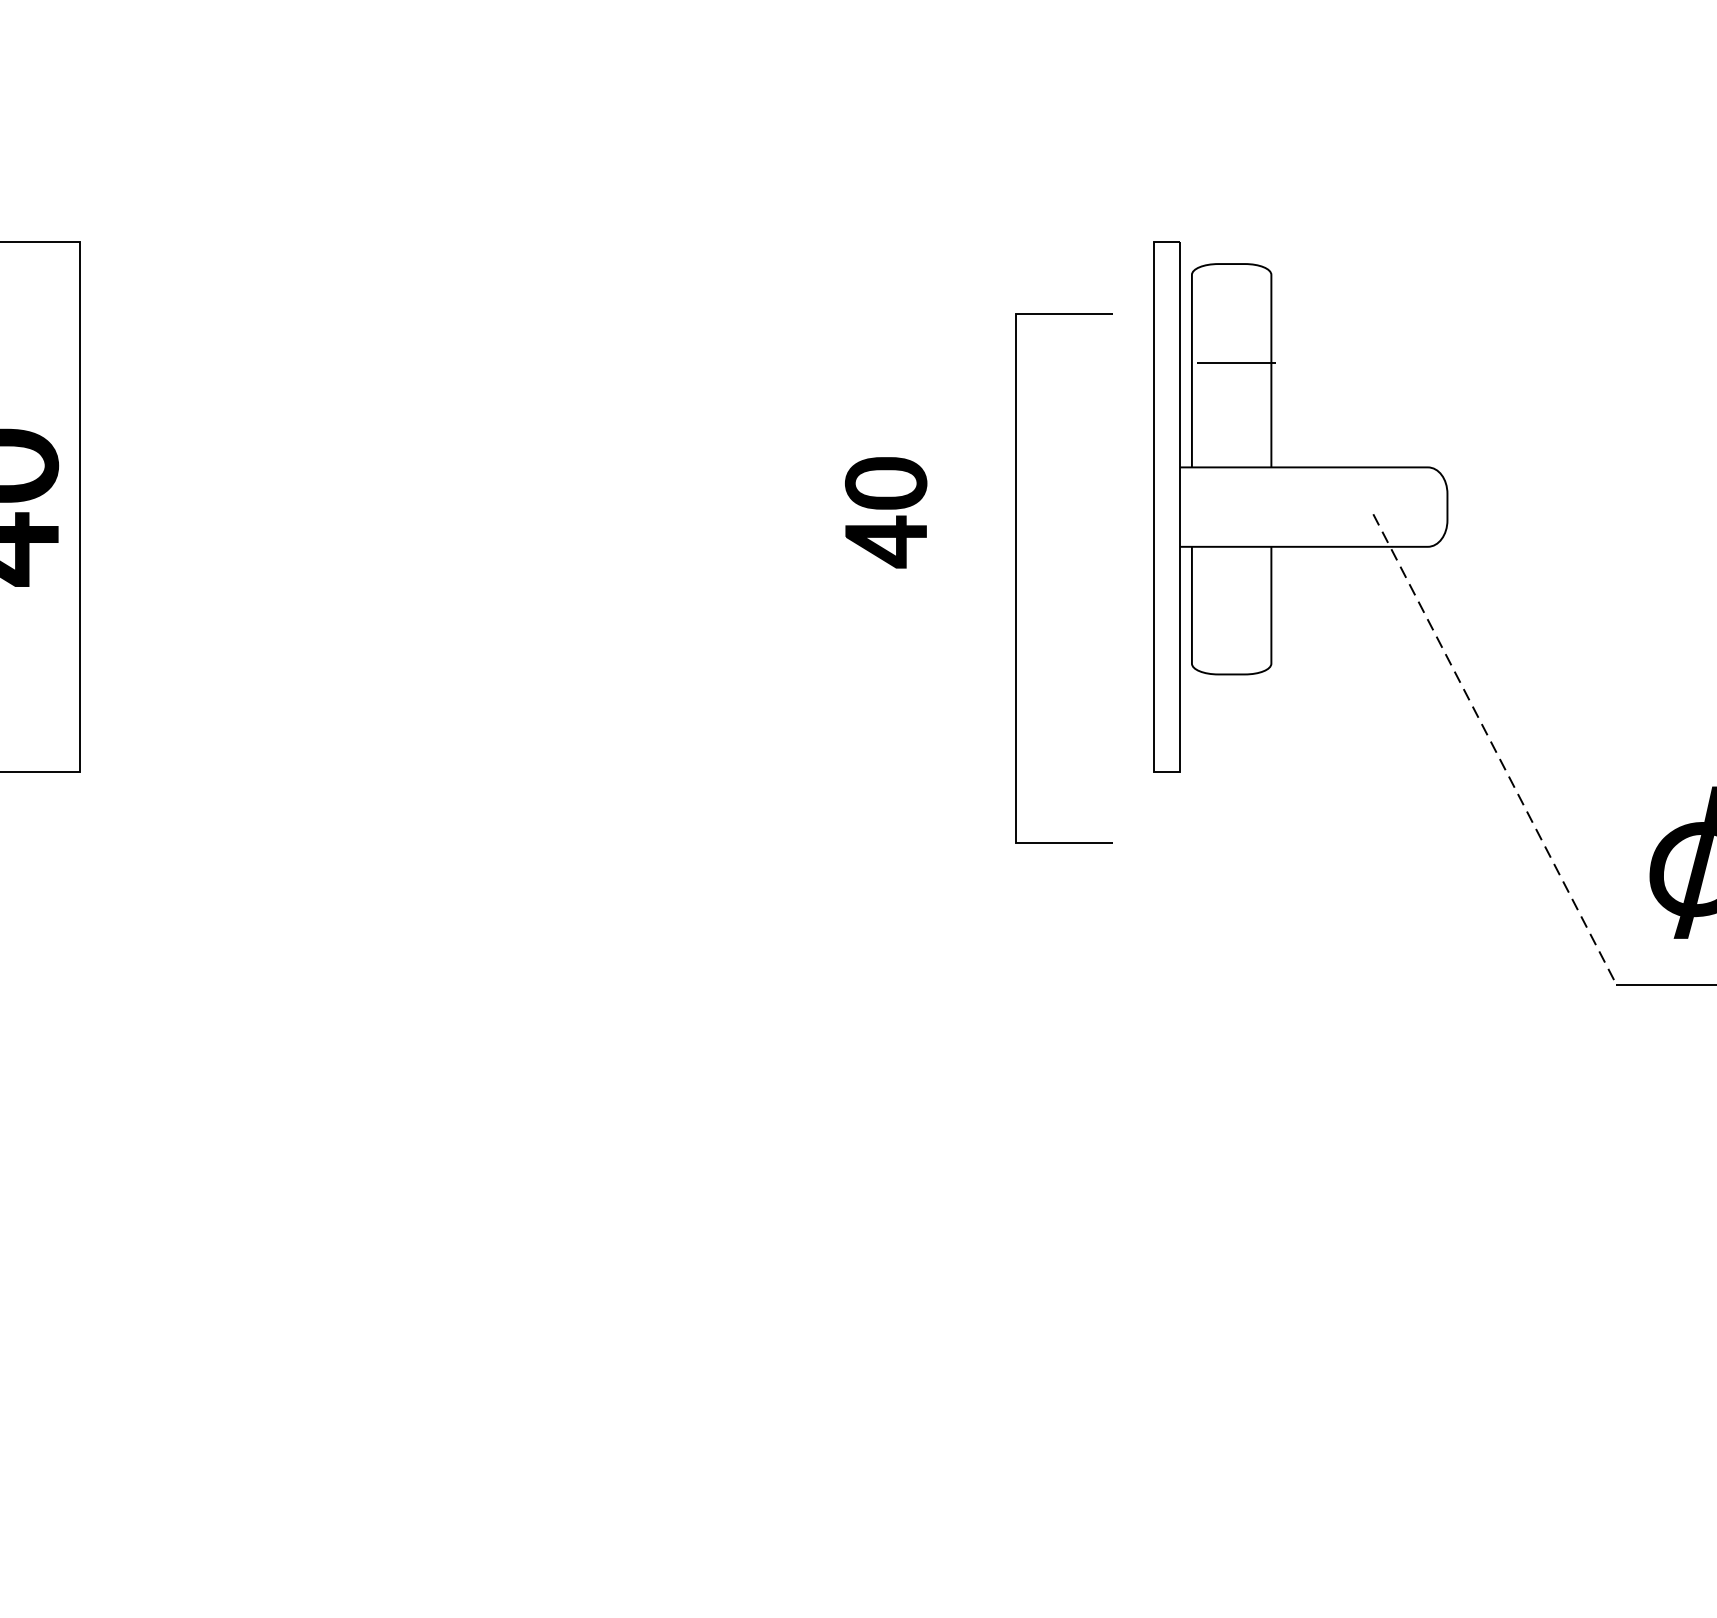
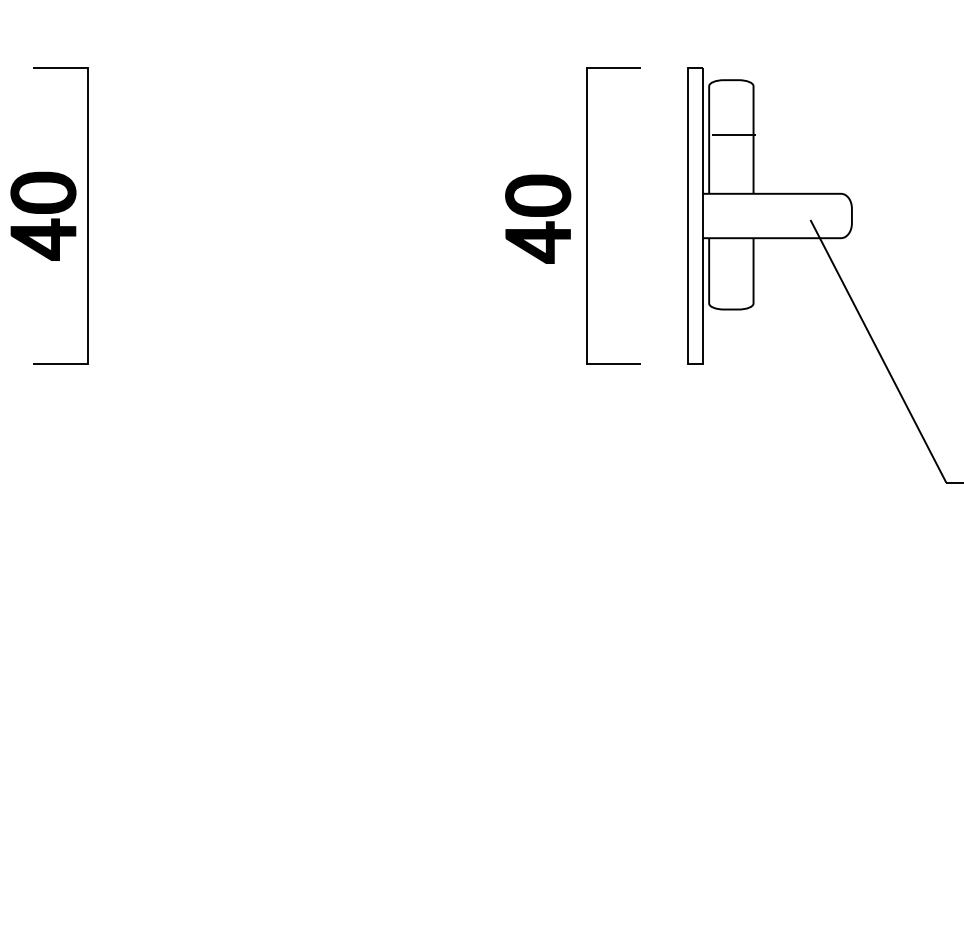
part: (886, 511) -> (538, 218), size x1.43
line: (1017, 577) -> (587, 215), moved
line: (1494, 749) -> (878, 351), dashed -> solid

